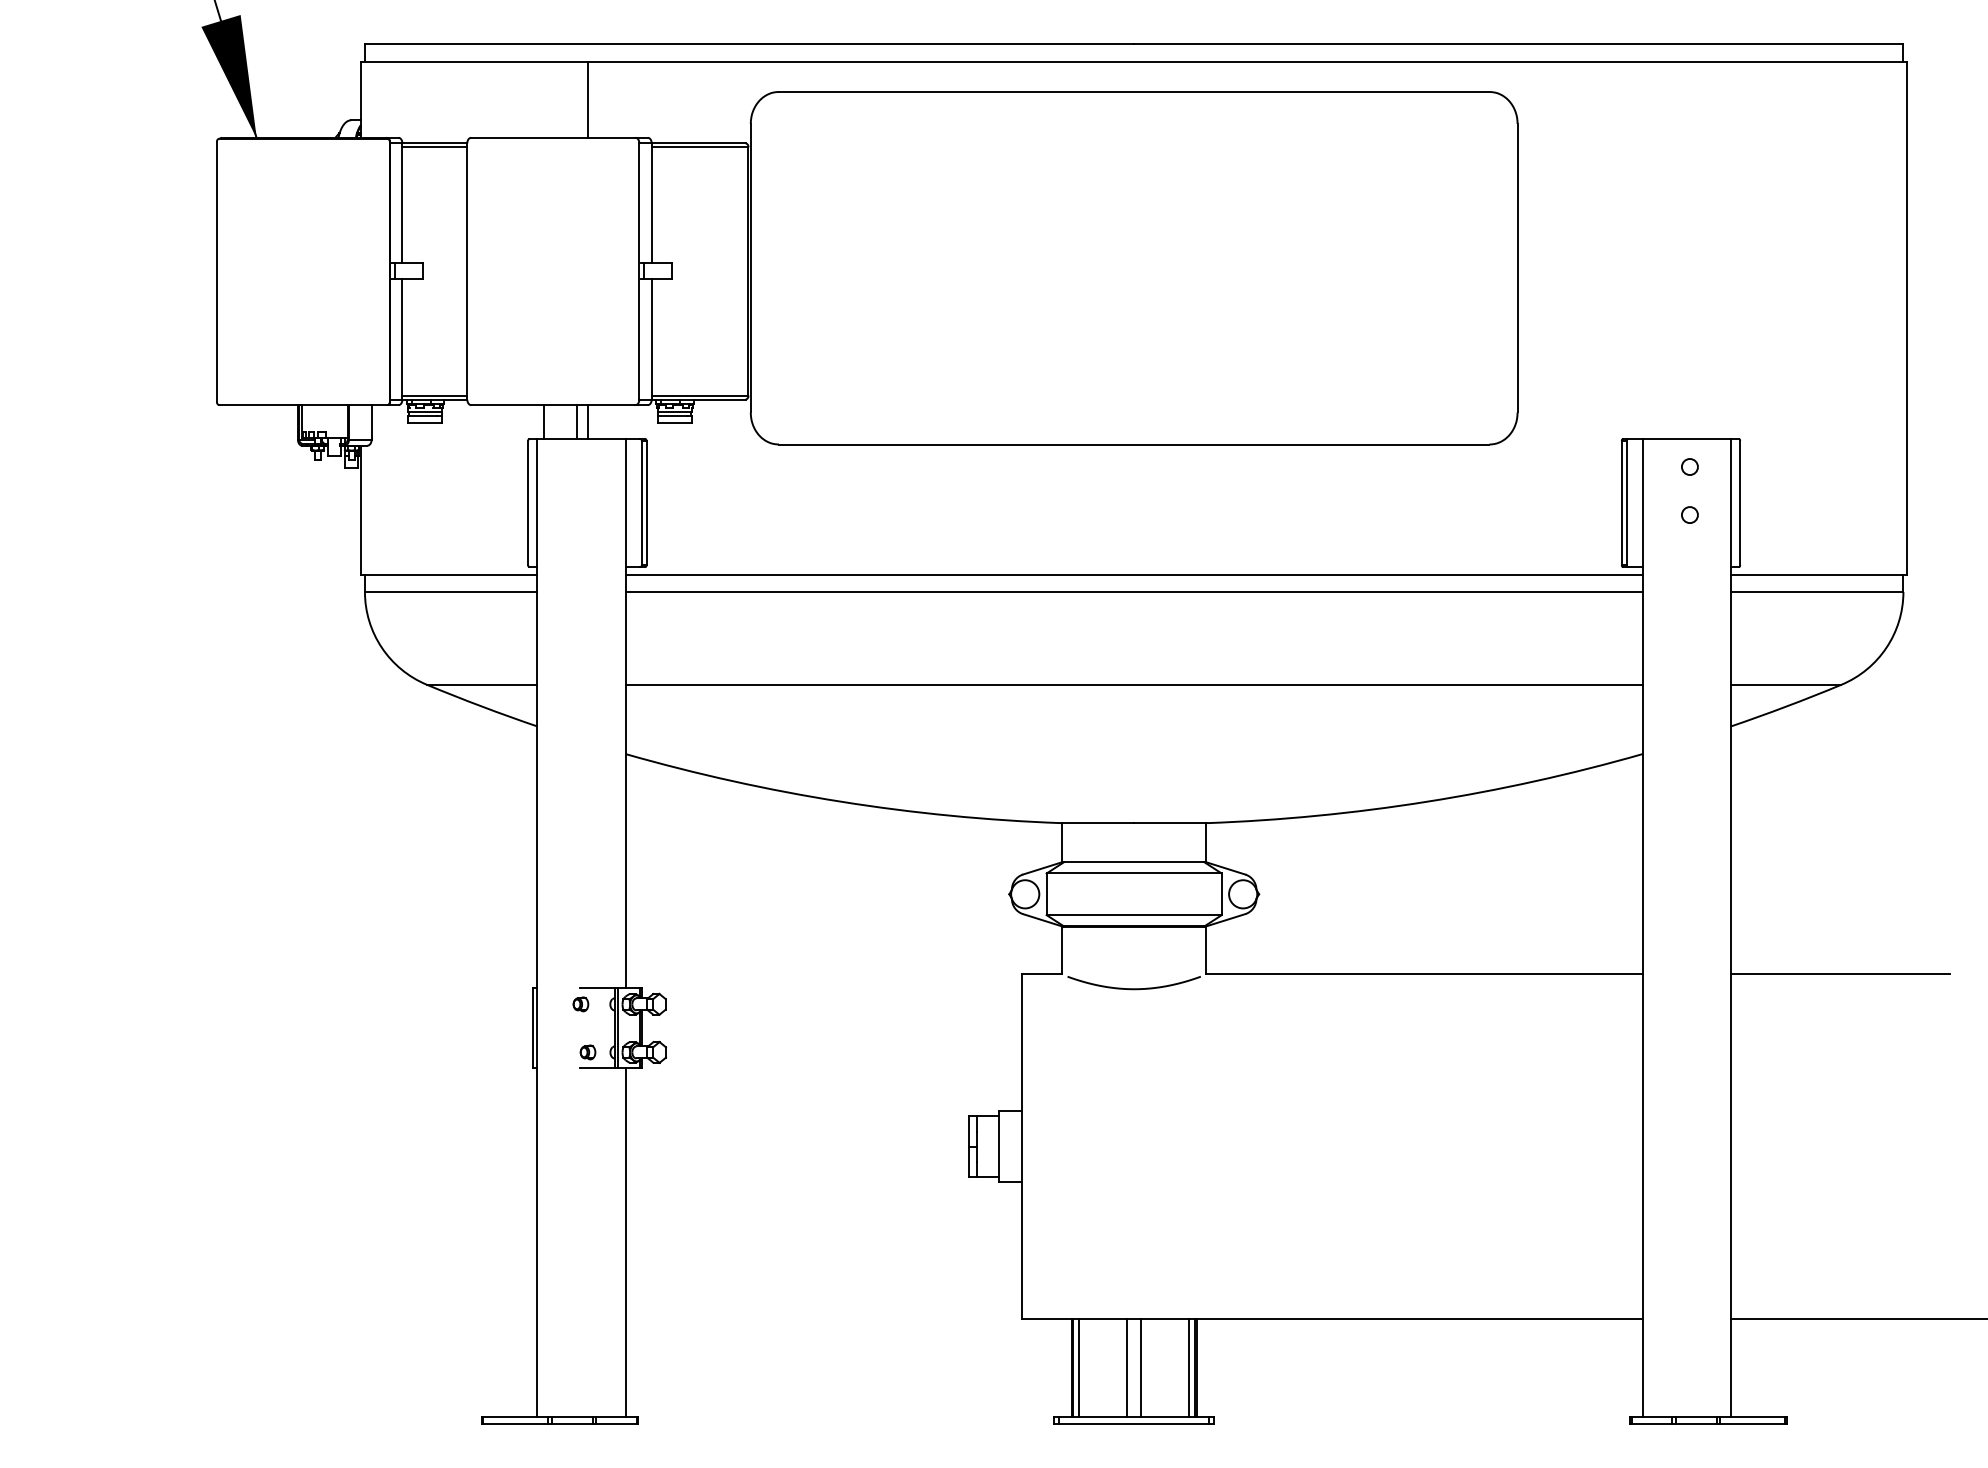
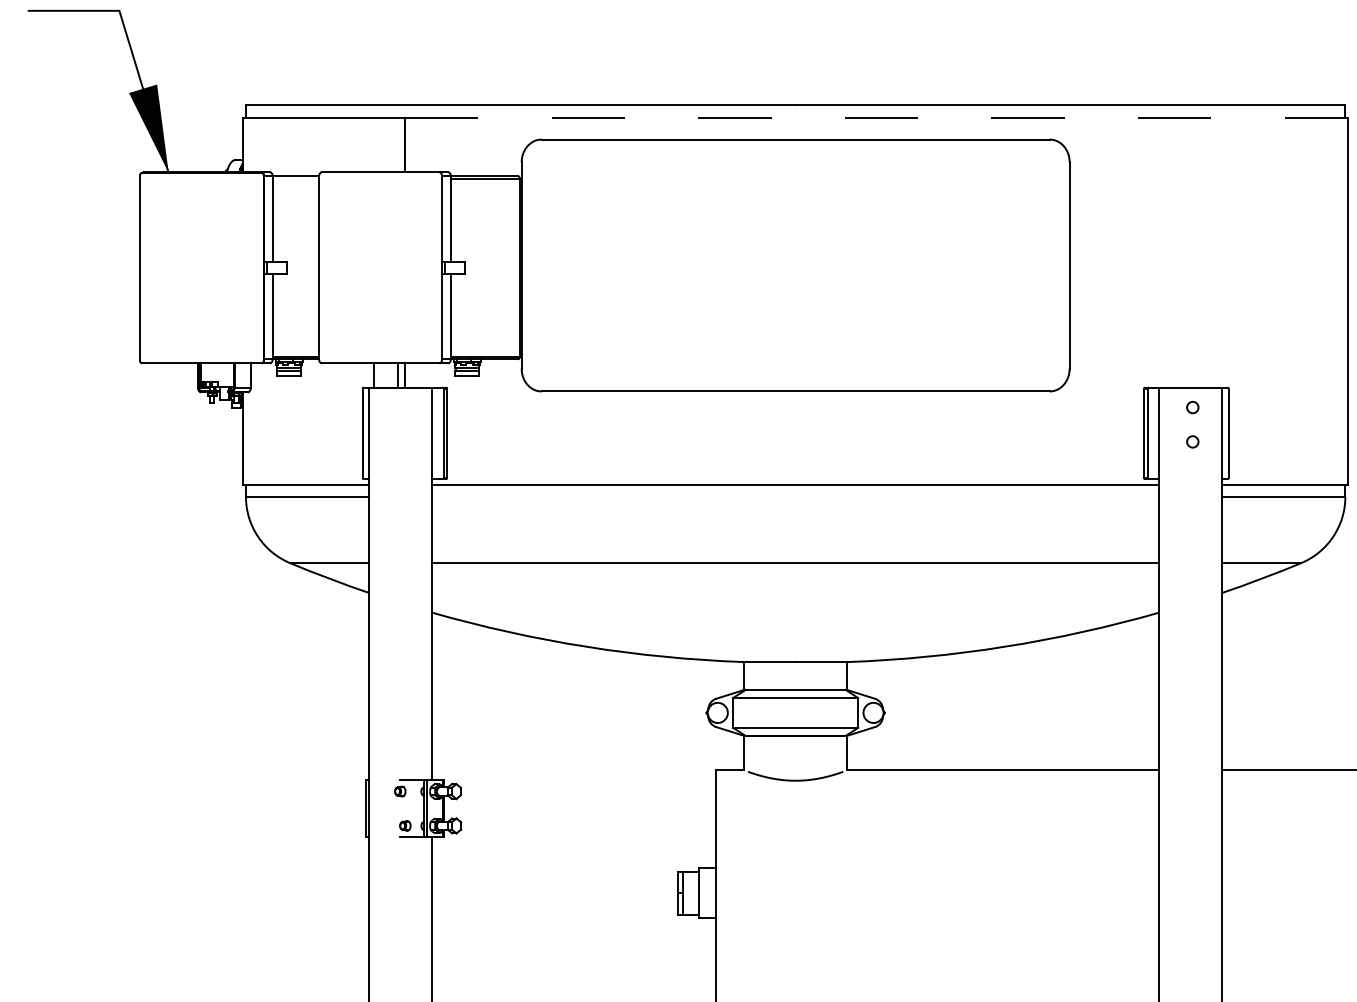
line: (1247, 61) -> (876, 117), solid -> dashed
line: (434, 147) -> (295, 179), removed
line: (1133, 591) -> (795, 496), removed

